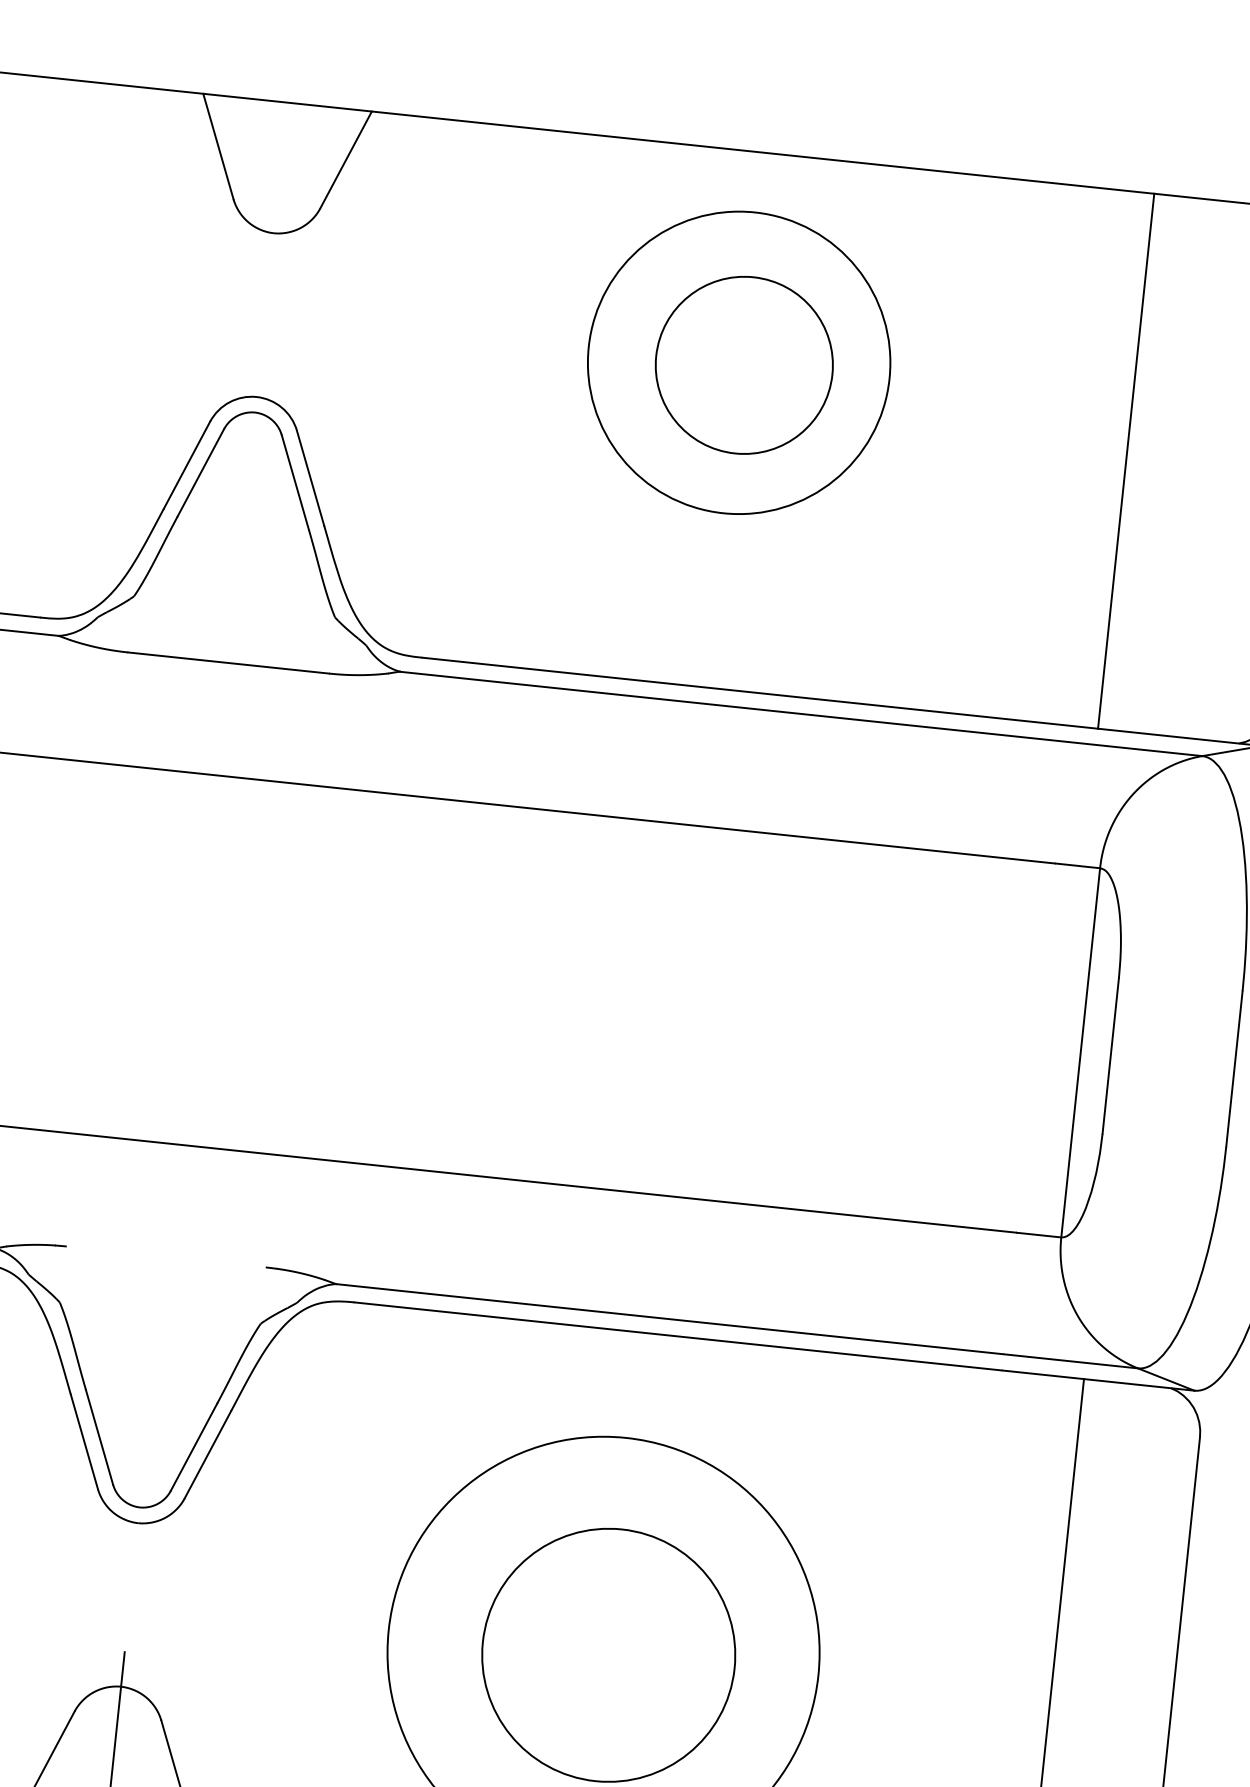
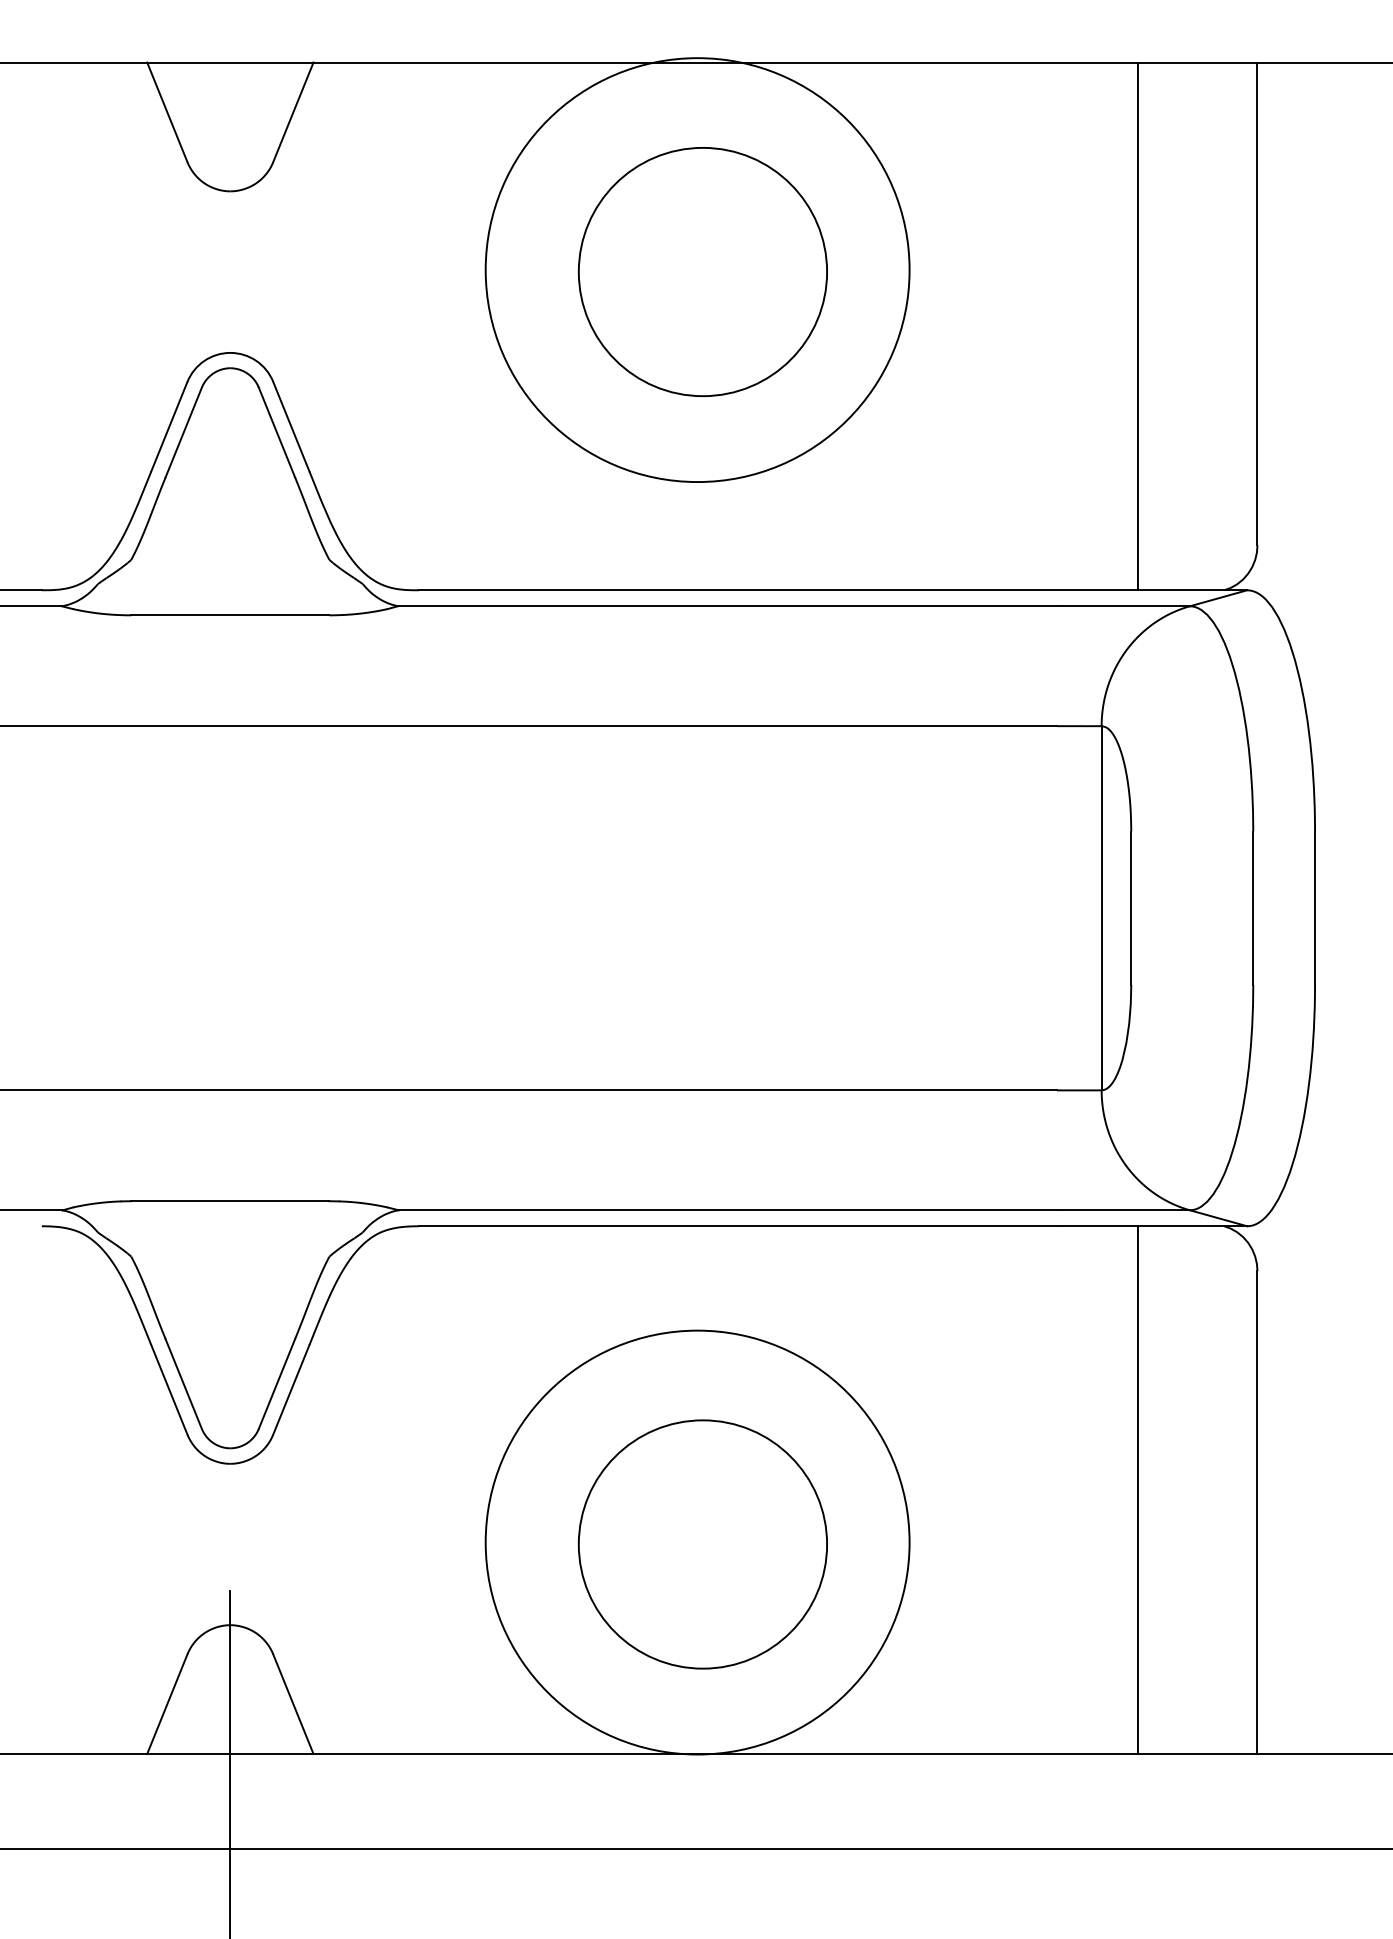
circle: (738, 363) -> (697, 270), size x1.43
circle: (743, 364) -> (702, 271), size x1.43
line: (1126, 461) -> (1138, 326), moved
line: (166, 1257) -> (230, 1201), added

